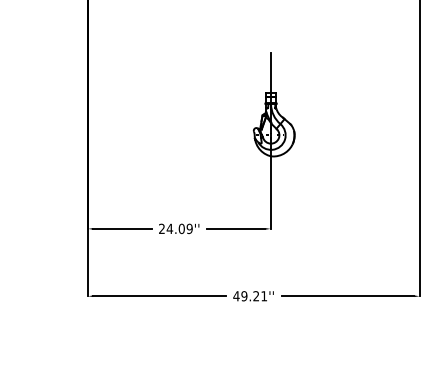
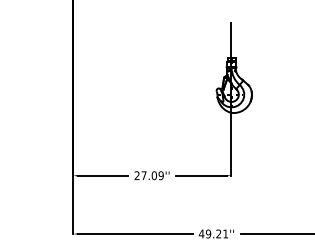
text: (169, 228) -> (143, 175), 24.09'' -> 27.09''

